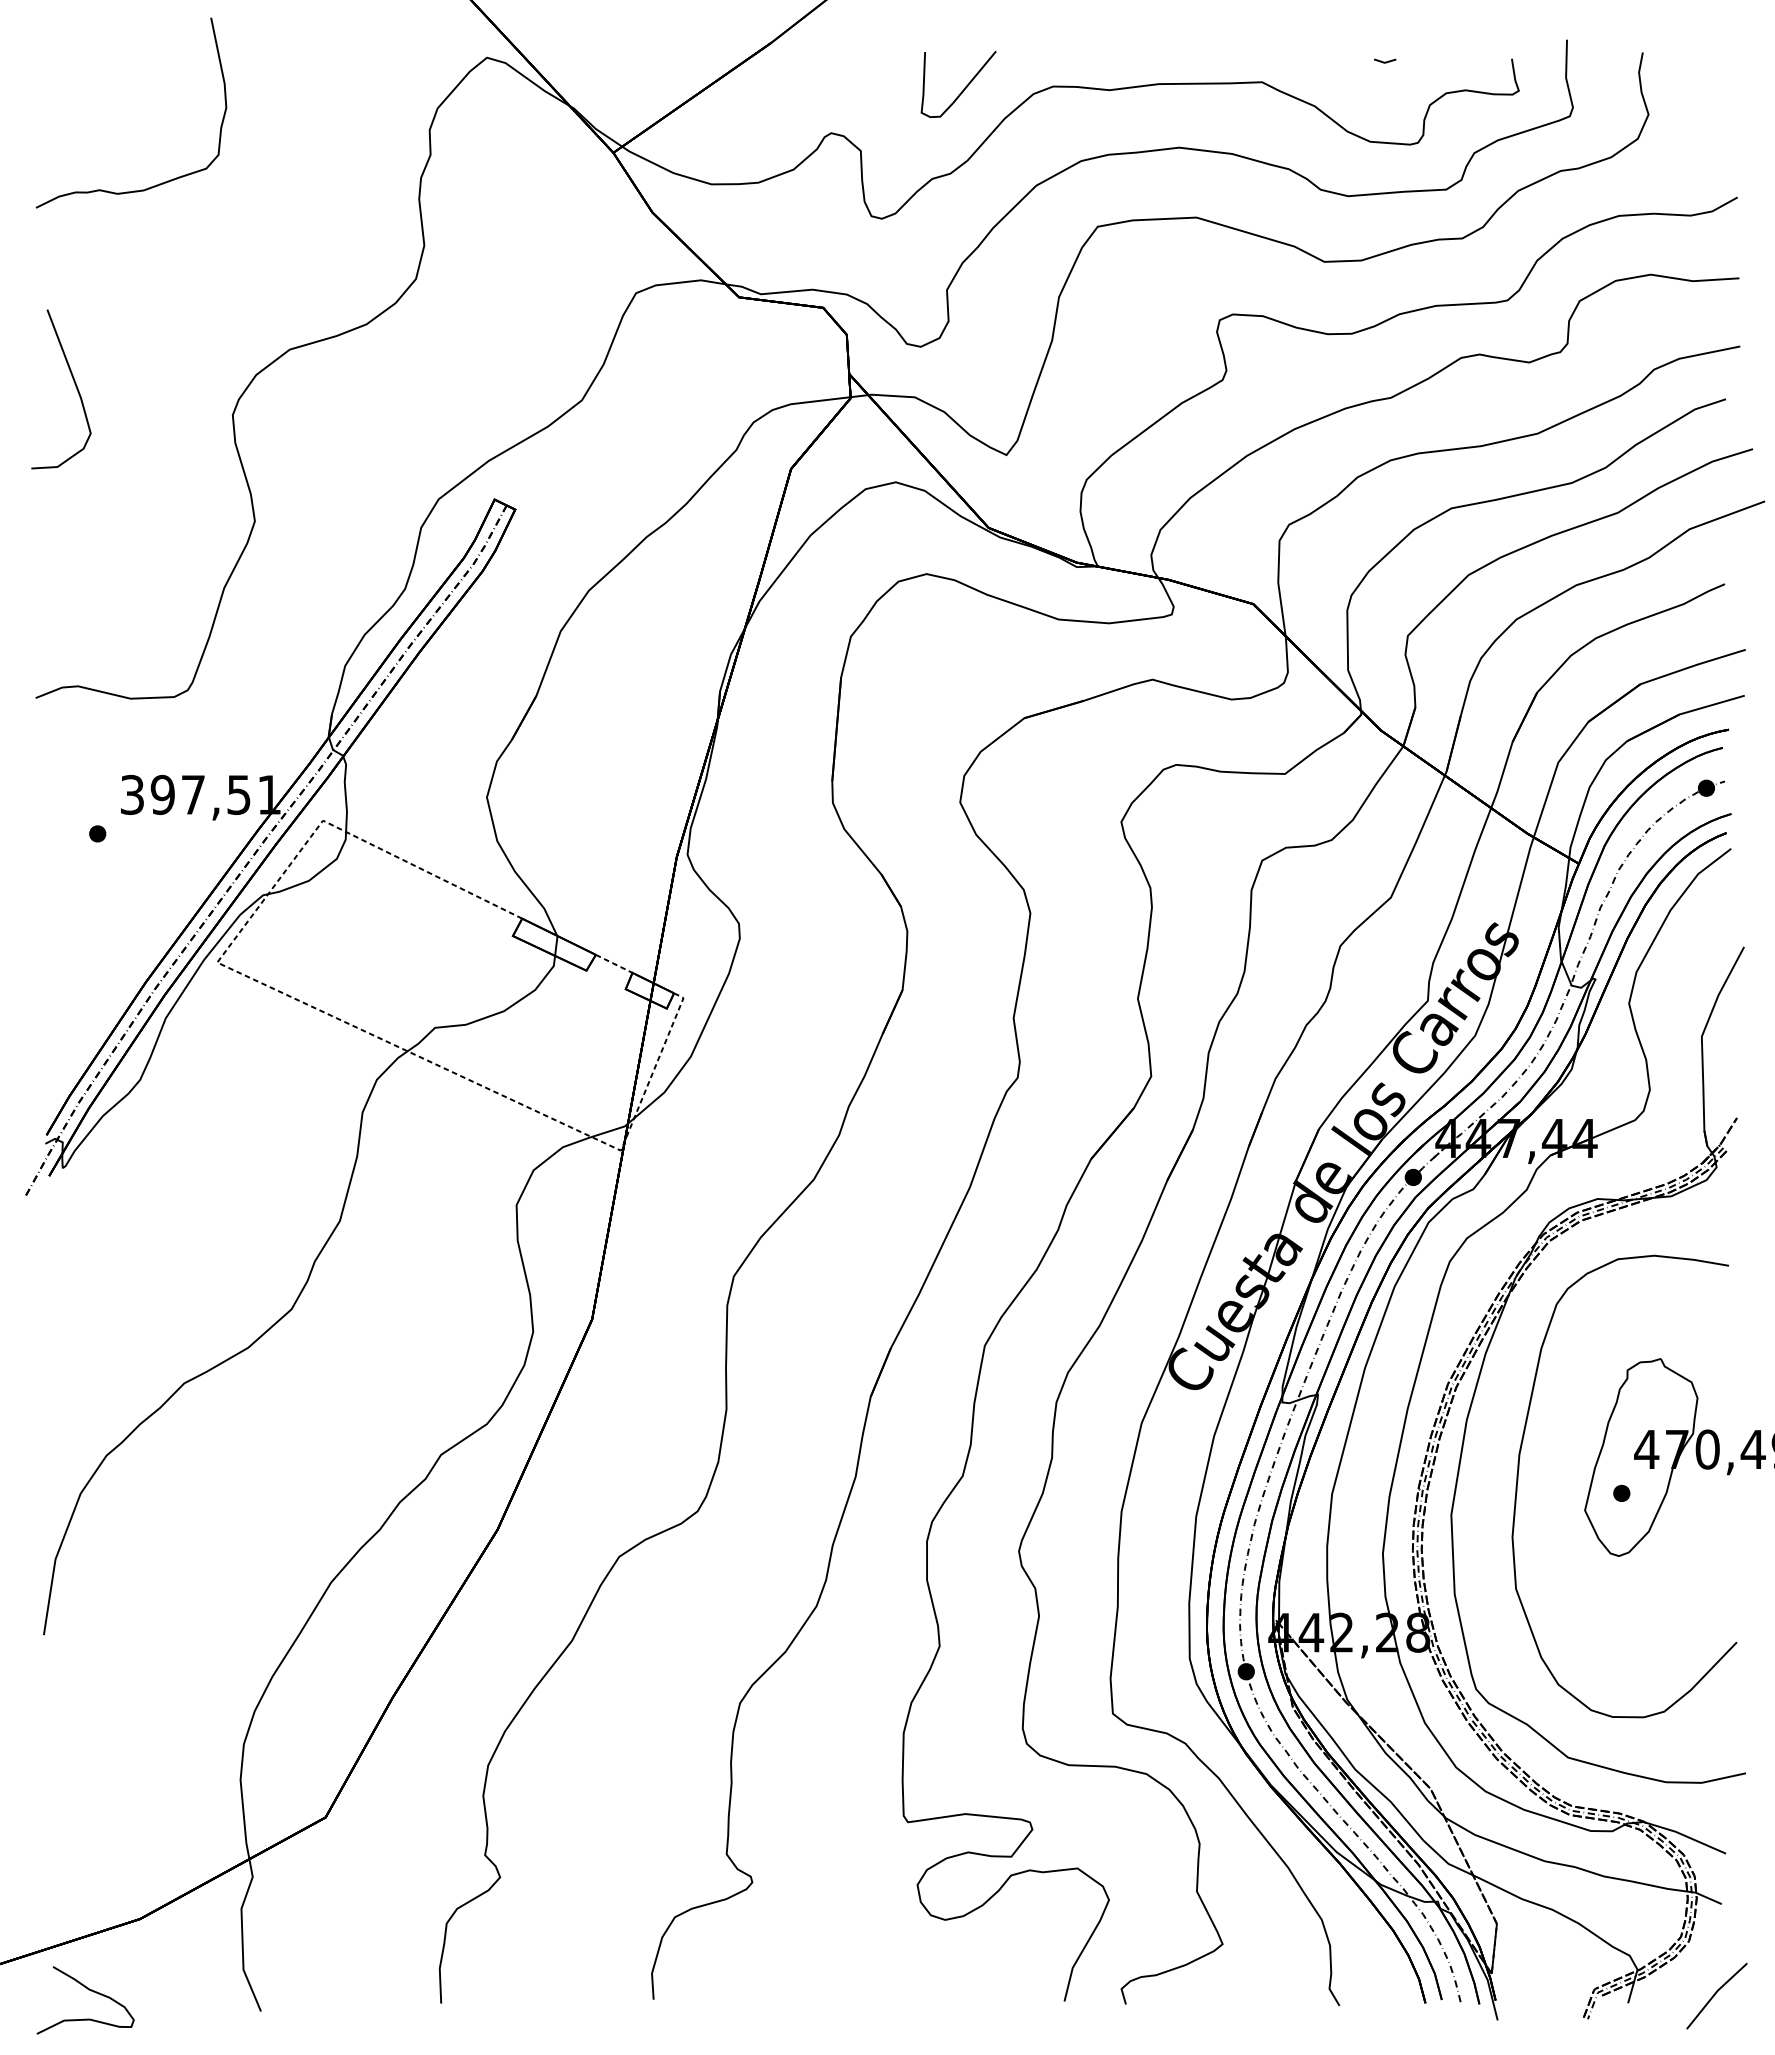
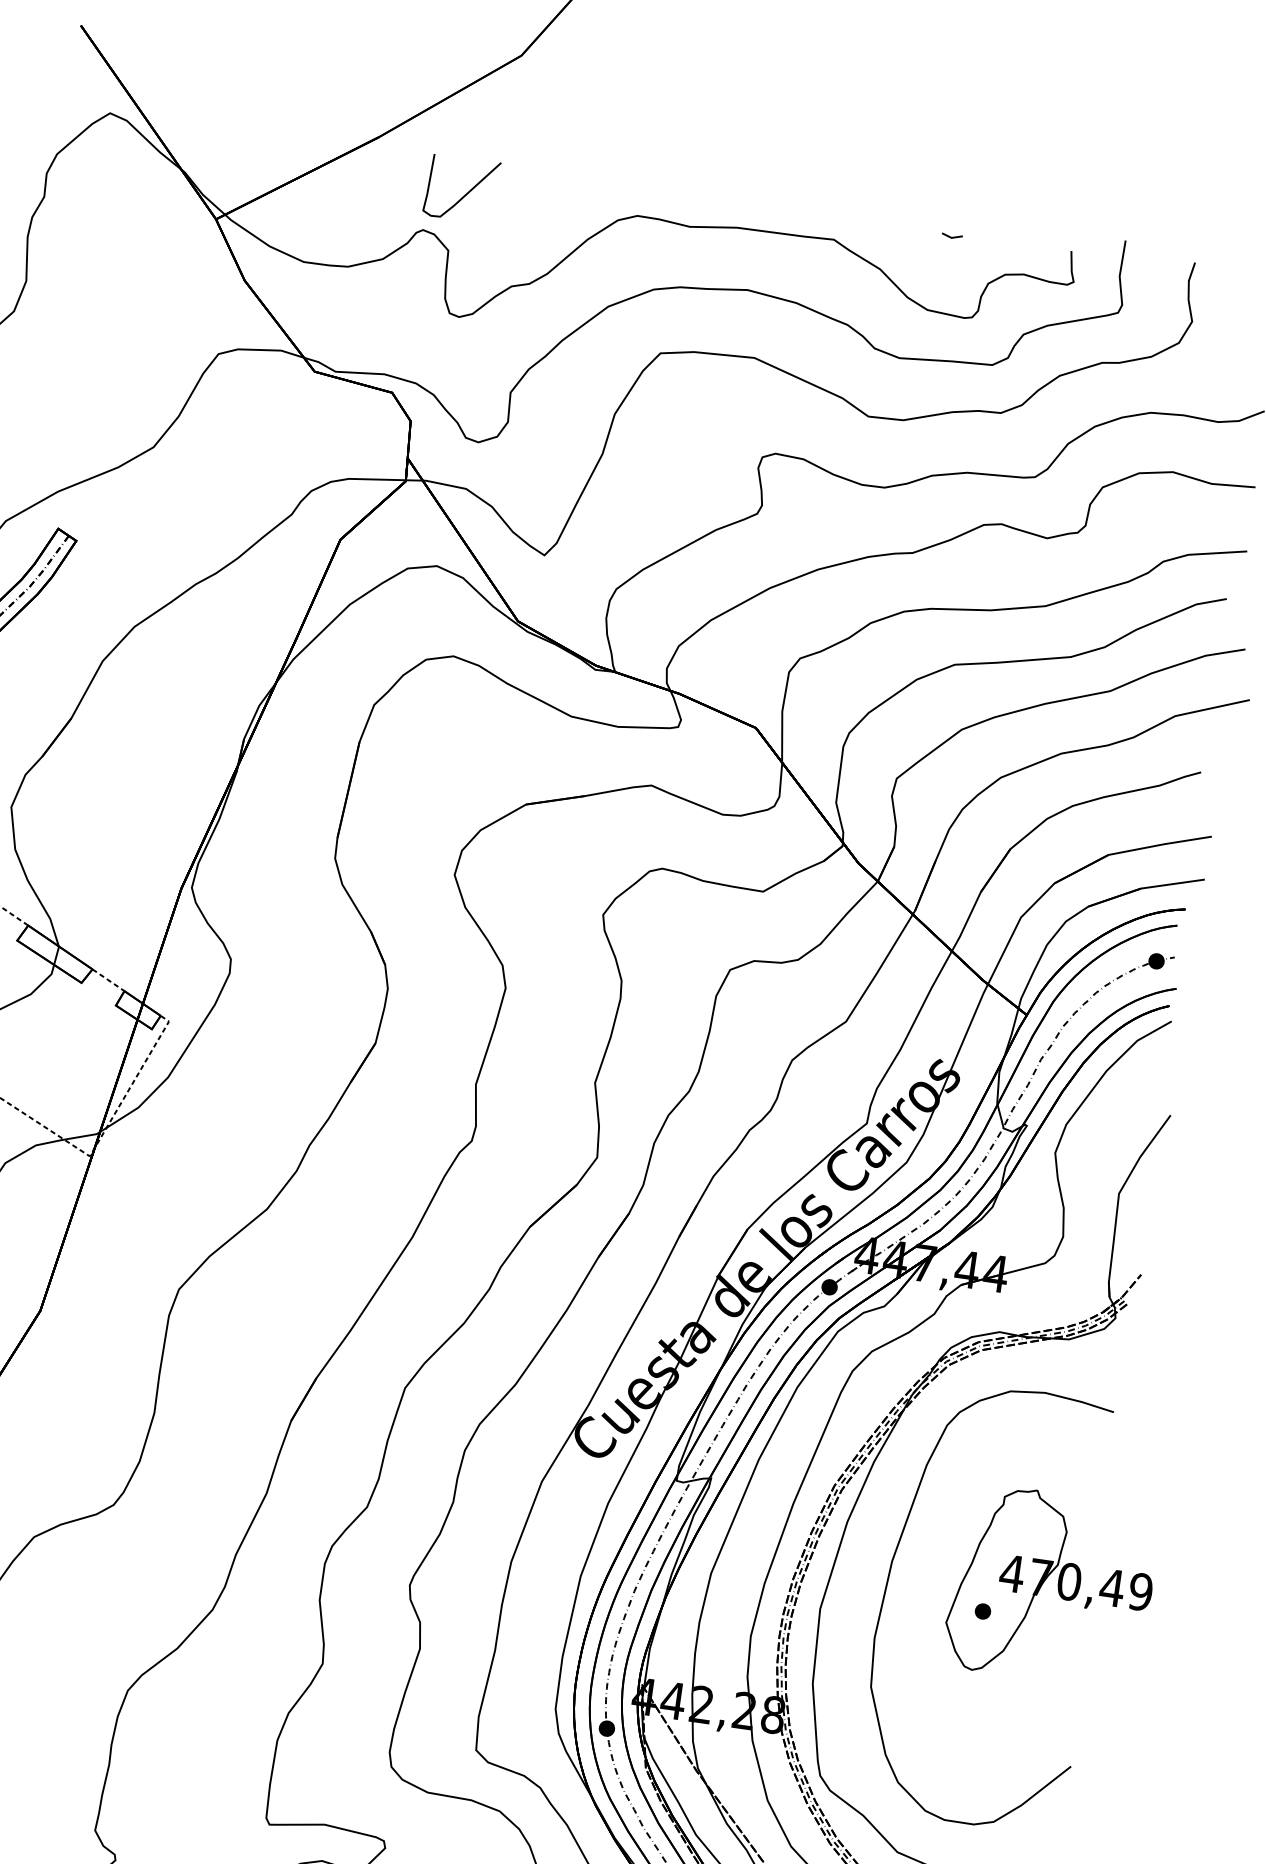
curve: (964, 87) -> (466, 192), moved

